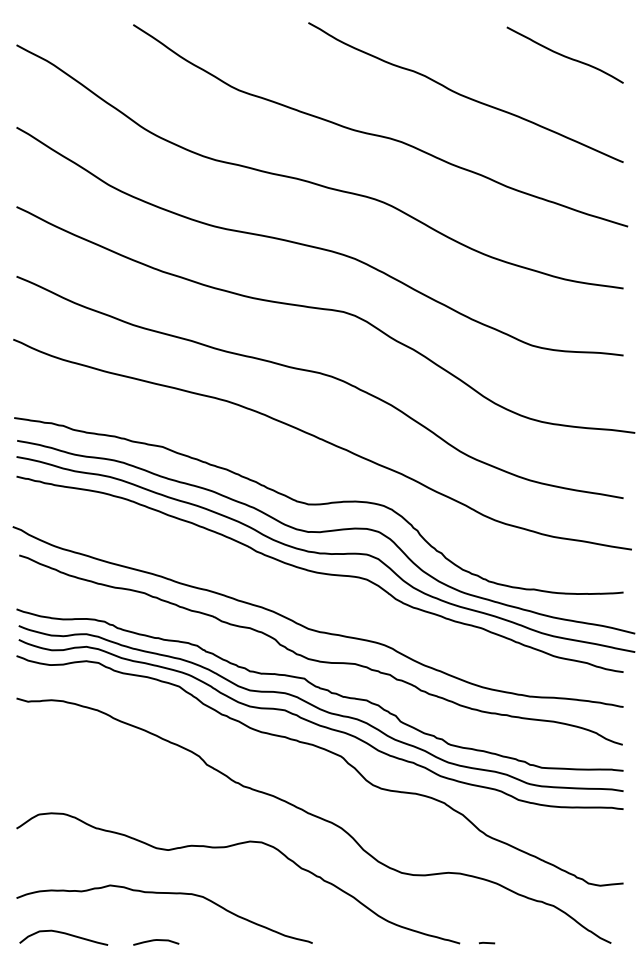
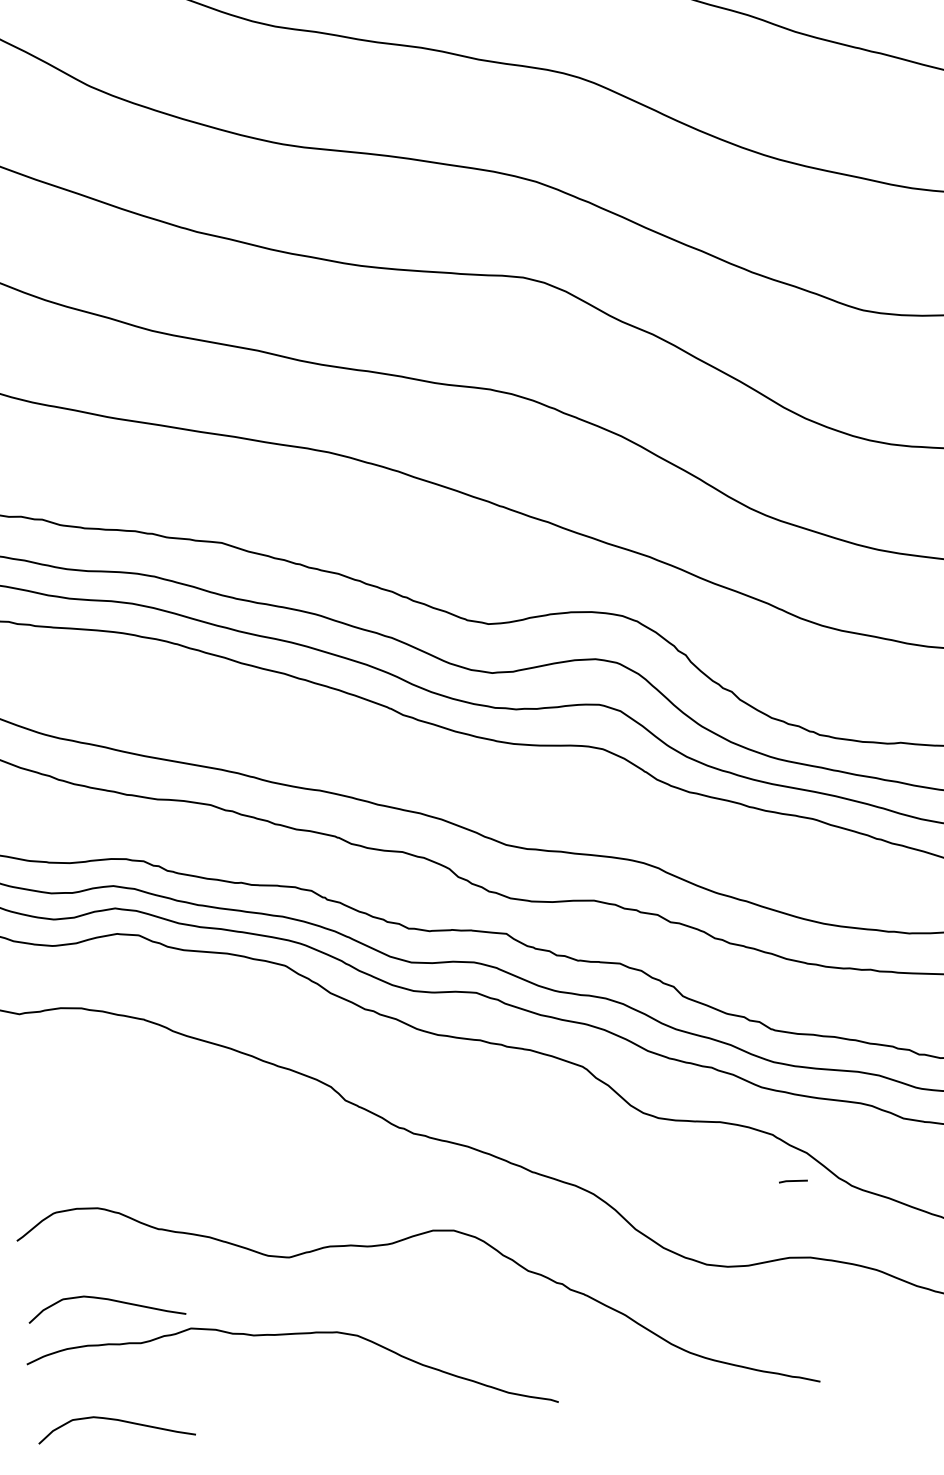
curve: (64, 866) -> (107, 1301), added
curve: (156, 940) -> (281, 1419), removed
line: (486, 942) -> (792, 1180), moved

